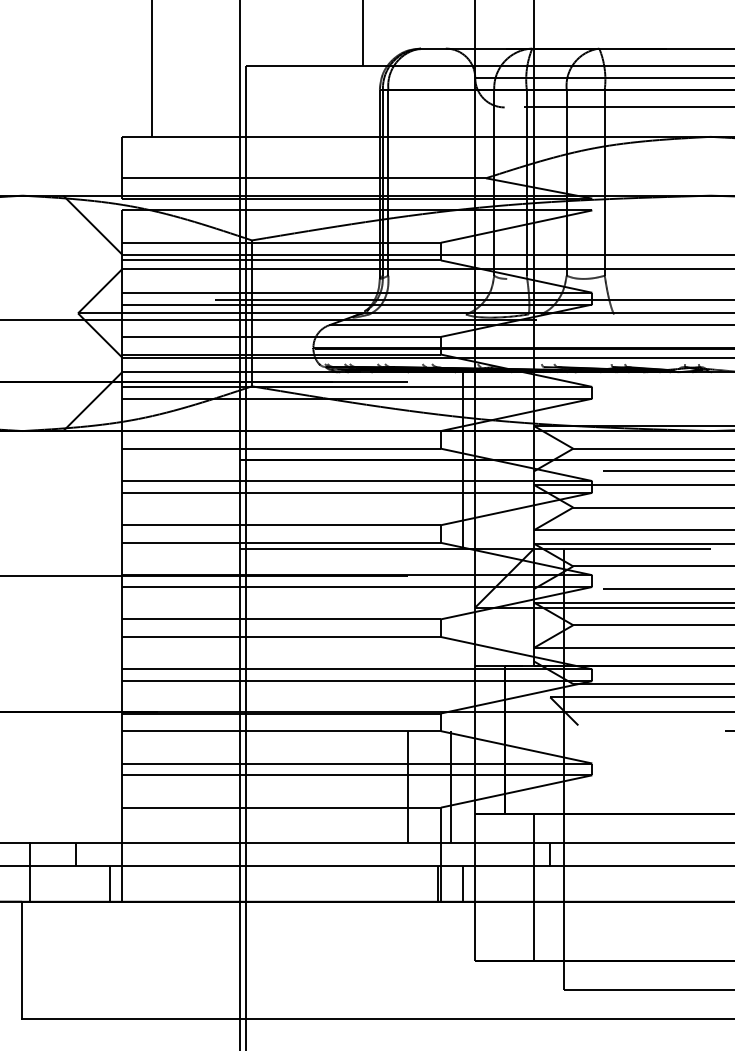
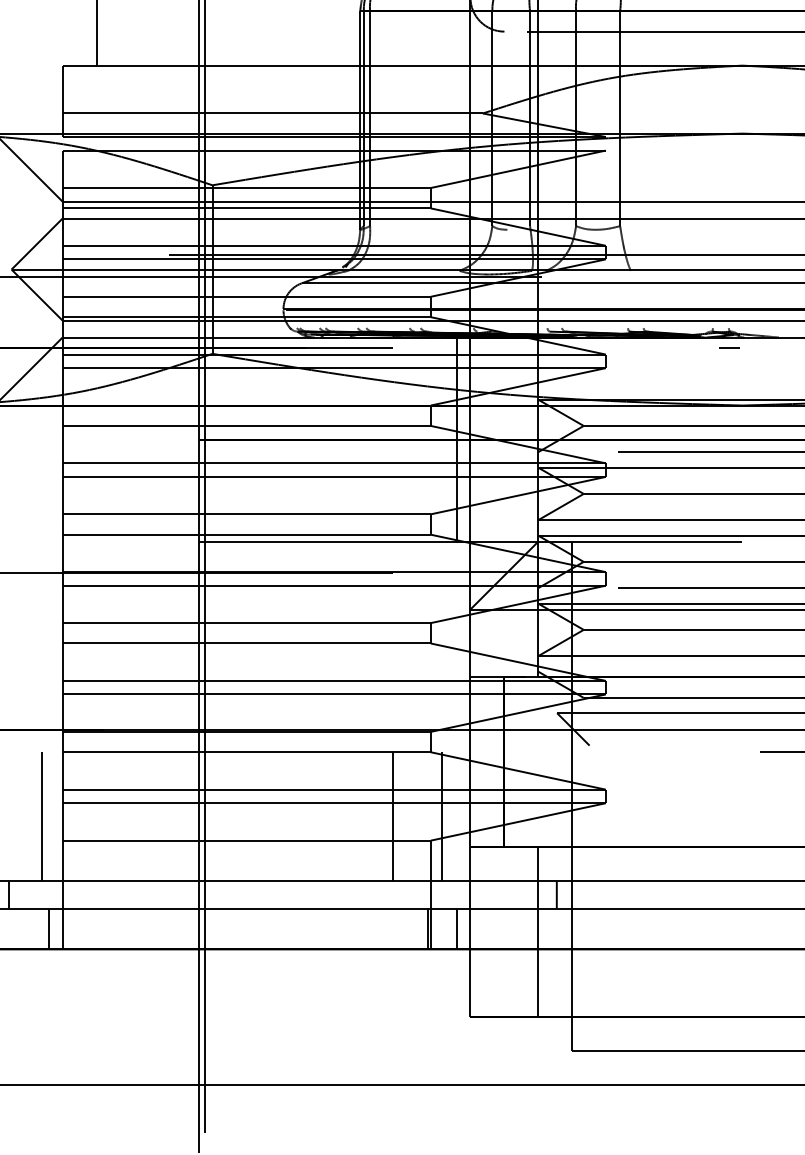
line: (698, 381) -> (728, 348), added
line: (104, 786) -> (42, 816), added

